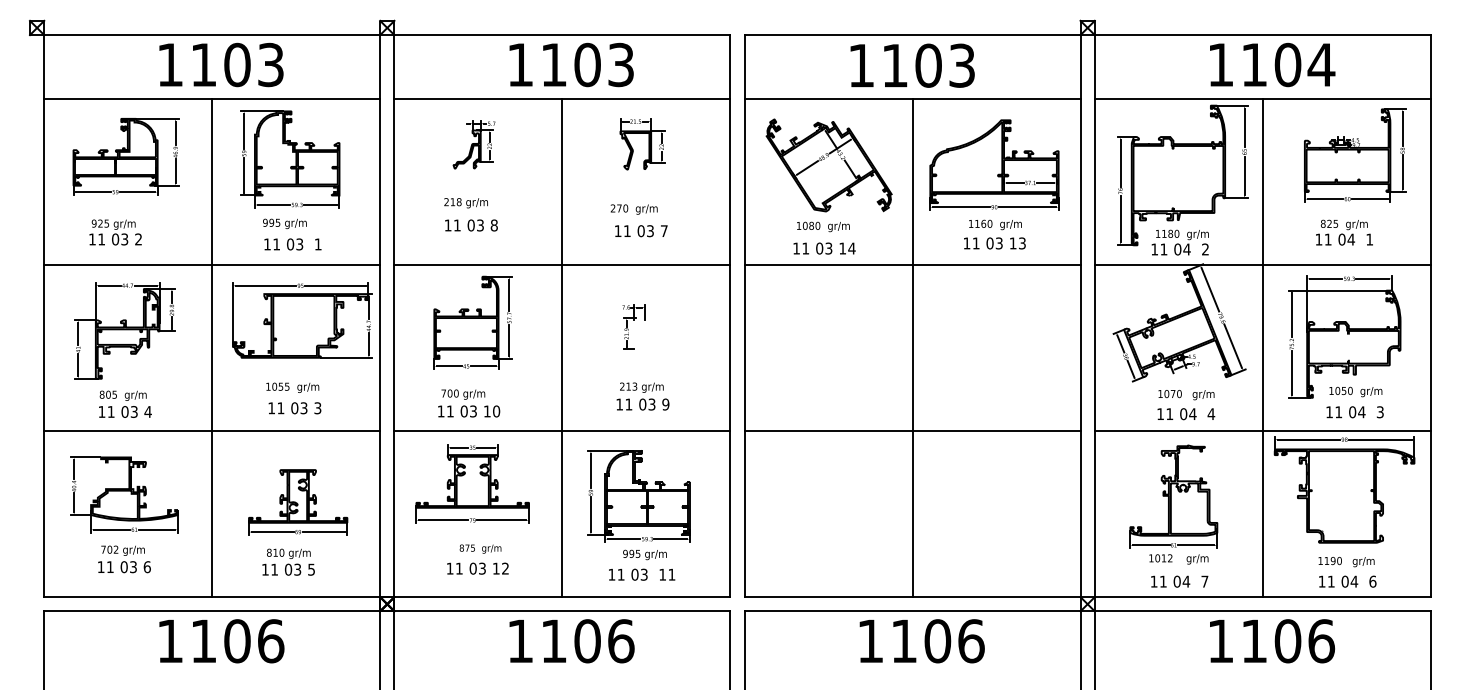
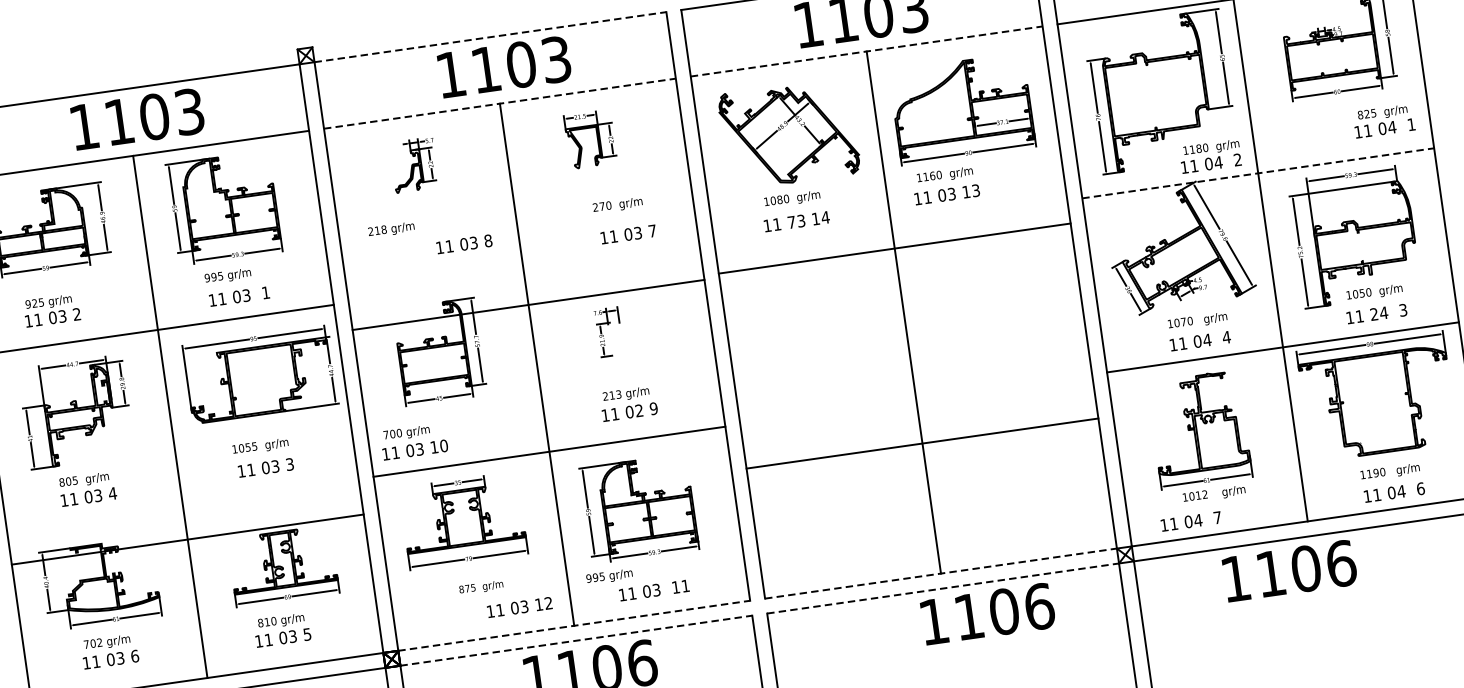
line: (562, 35) -> (490, 37), solid -> dashed
line: (562, 98) -> (500, 103), solid -> dashed
line: (912, 98) -> (866, 51), solid -> dashed
text: (465, 203) -> (390, 230), moved
text: (633, 209) -> (617, 205), moved
text: (471, 225) -> (464, 244), moved
text: (641, 231) -> (628, 234), moved
text: (1344, 232) -> (1384, 120), moved
text: (994, 234) -> (945, 185), moved
text: (1179, 242) -> (1209, 156), moved
text: (819, 248) -> (791, 222), 03 -> 73
line: (562, 264) -> (528, 304), moved
line: (912, 264) -> (894, 248), moved
line: (1262, 264) -> (1257, 173), solid -> dashed
text: (469, 403) -> (414, 441), moved
text: (651, 404) -> (638, 410), 03 -> 02
text: (1352, 412) -> (1374, 314), 04 -> 24
line: (212, 430) -> (187, 539), moved
line: (912, 430) -> (922, 443), moved
text: (644, 554) -> (608, 576), moved
text: (477, 568) -> (519, 607), moved
text: (1179, 581) -> (1190, 521), moved
line: (562, 597) -> (574, 626), solid -> dashed
line: (912, 597) -> (940, 574), solid -> dashed
line: (562, 611) -> (576, 640), solid -> dashed
line: (912, 611) -> (943, 588), solid -> dashed
text: (921, 641) -> (987, 614), moved
text: (1272, 641) -> (1290, 571), moved

